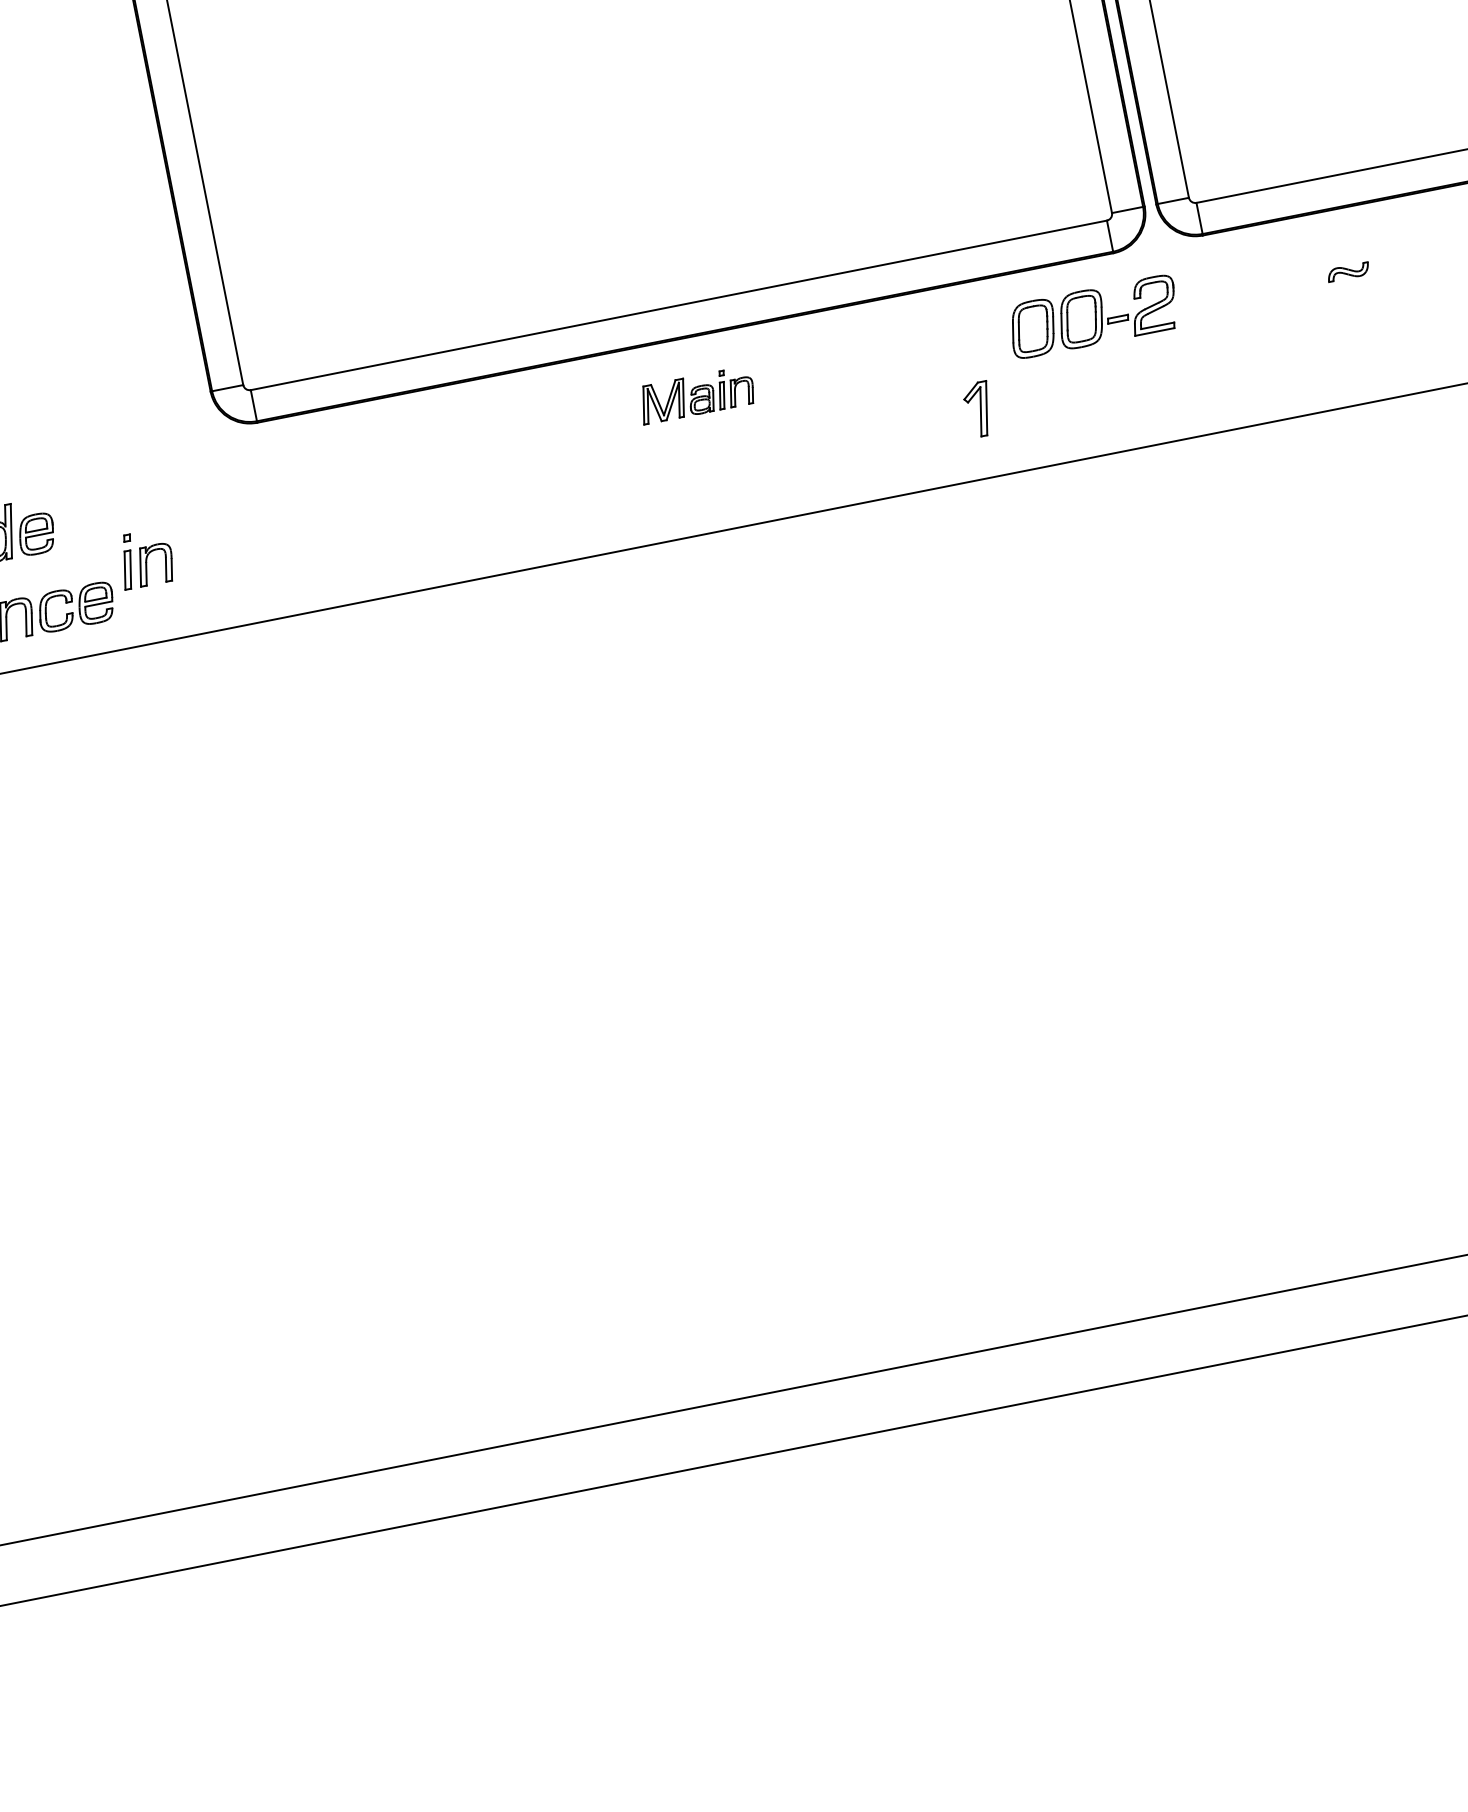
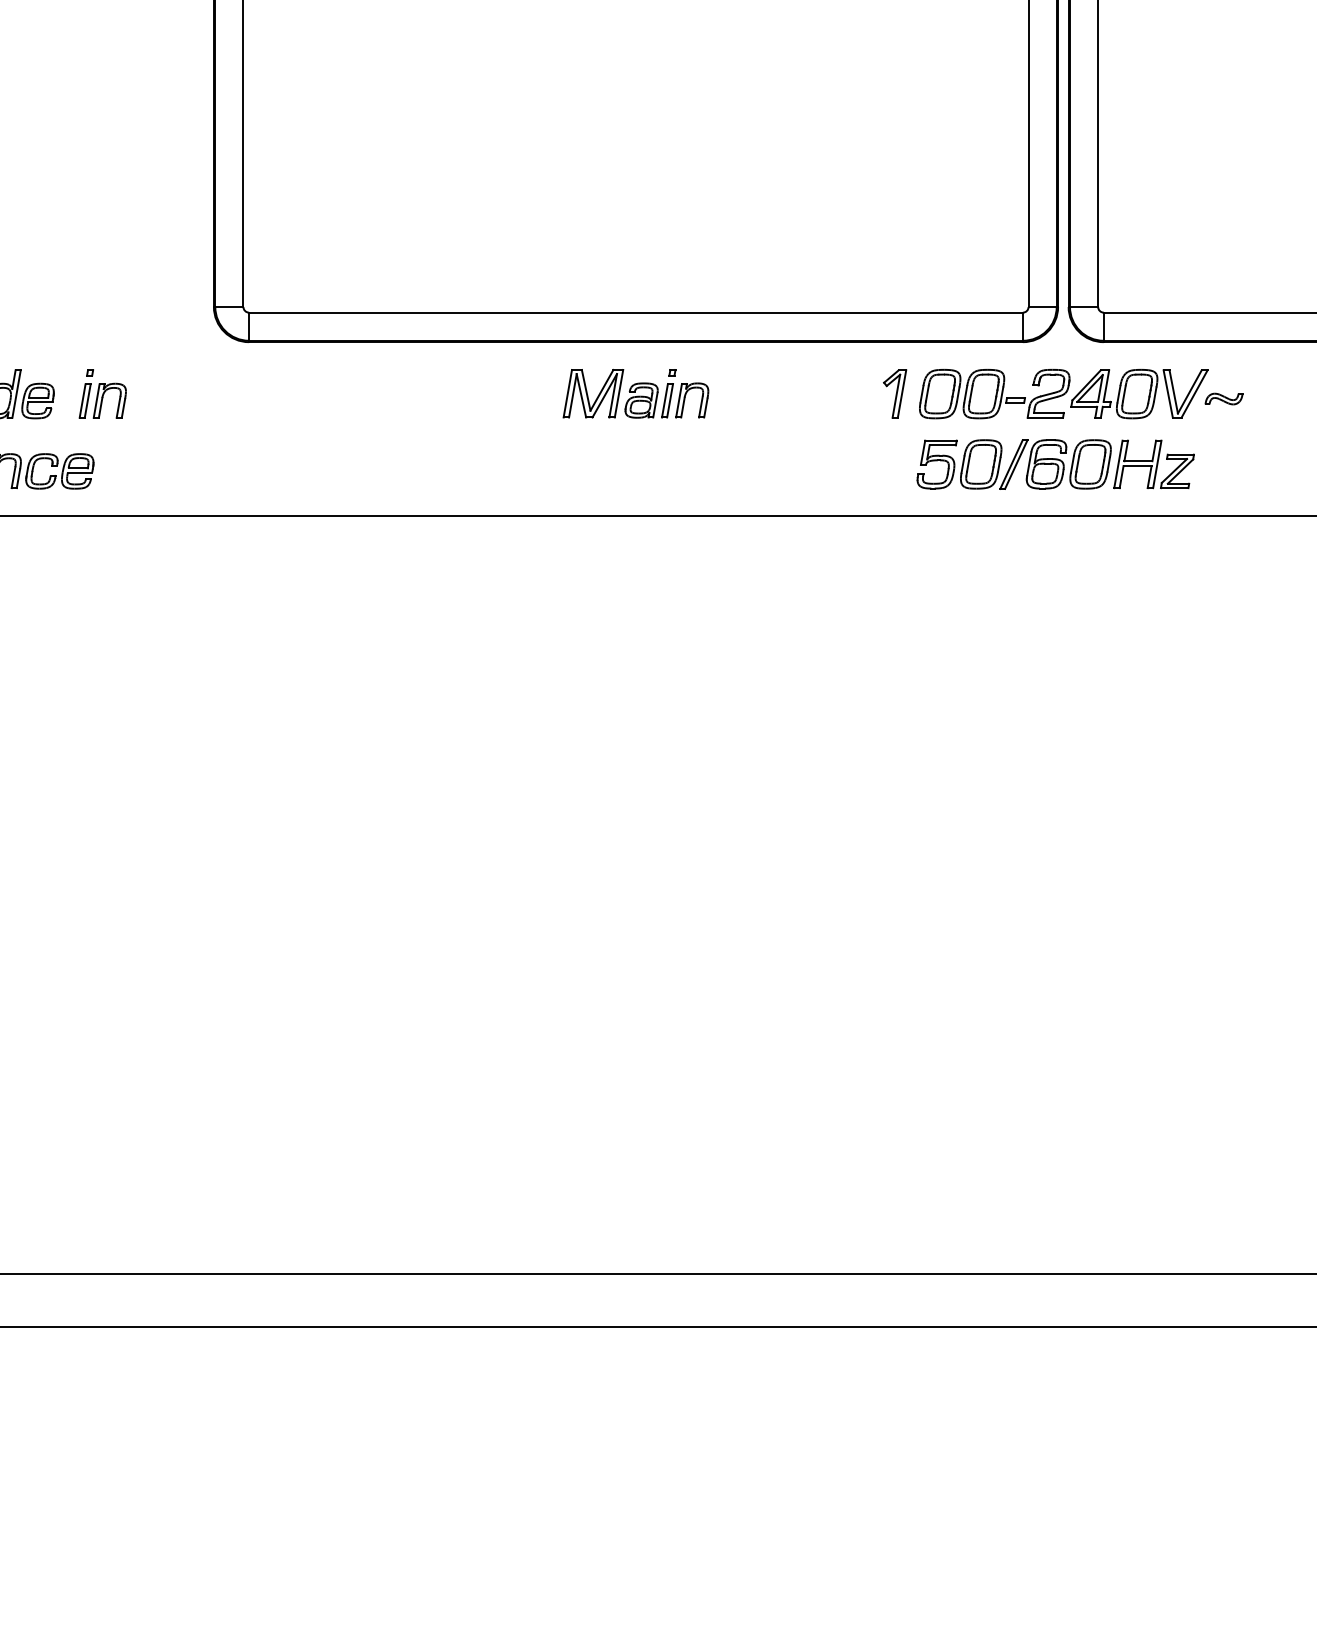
part: (1253, 285) -> (1139, 394), added
part: (1176, 381) -> (1055, 464), added
part: (696, 394) -> (635, 393), size x1.43
part: (979, 408) -> (895, 393), moved
part: (145, 557) -> (102, 393), moved

